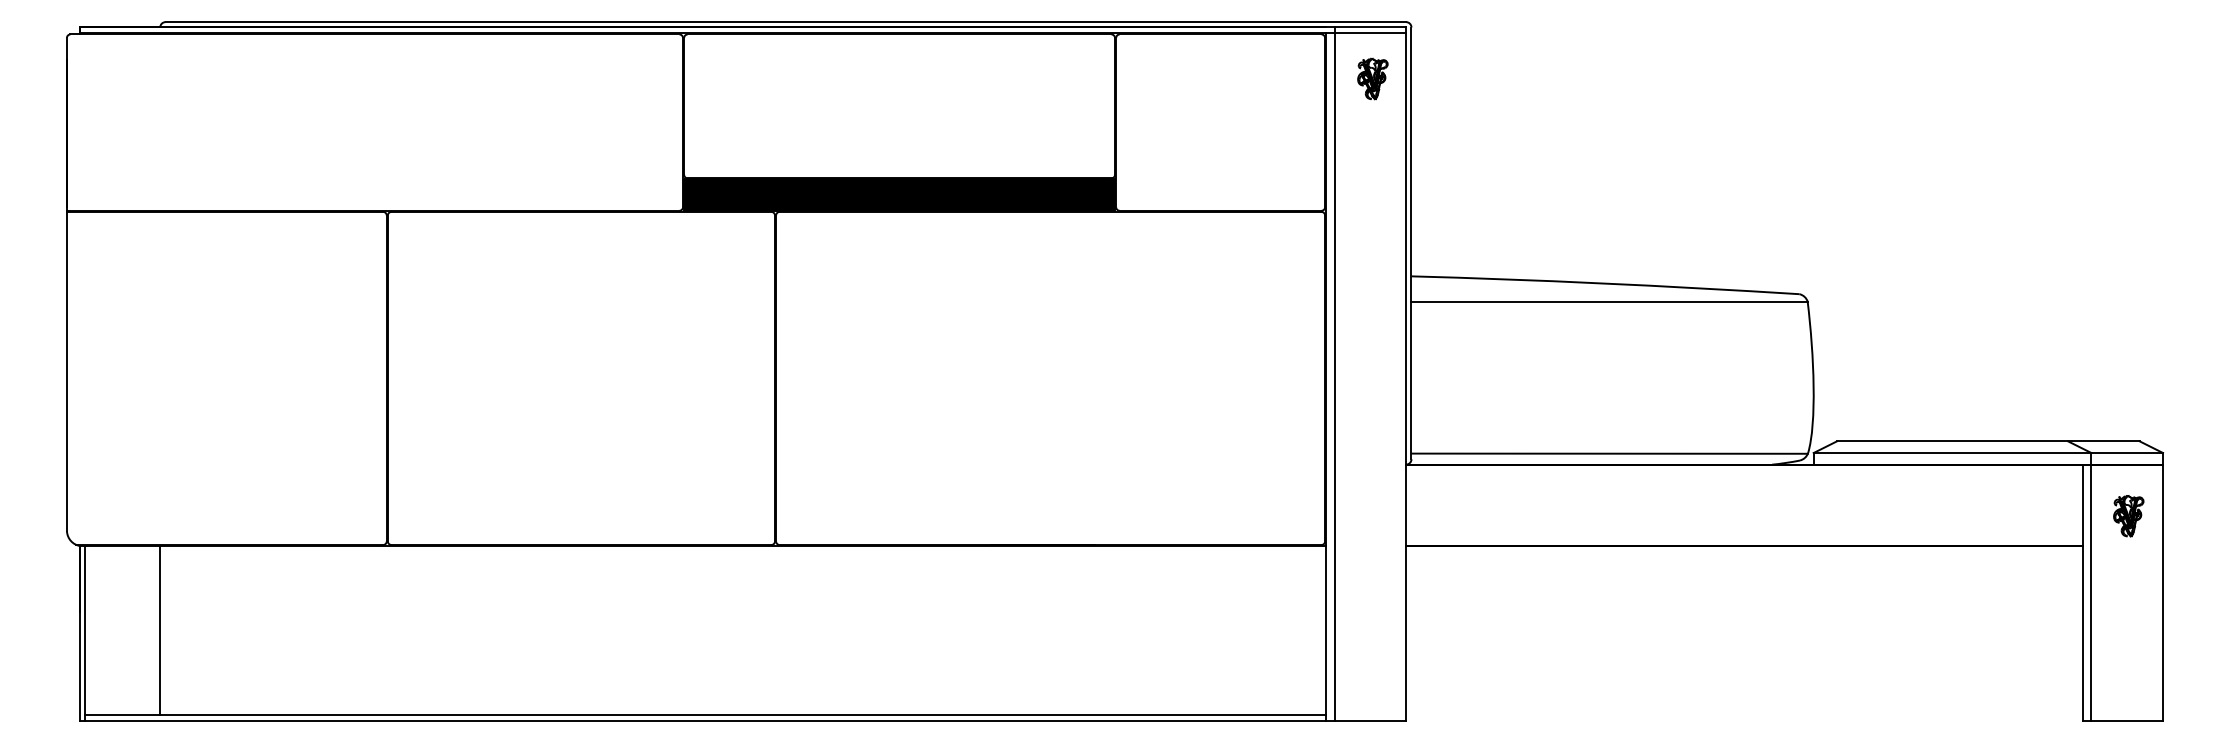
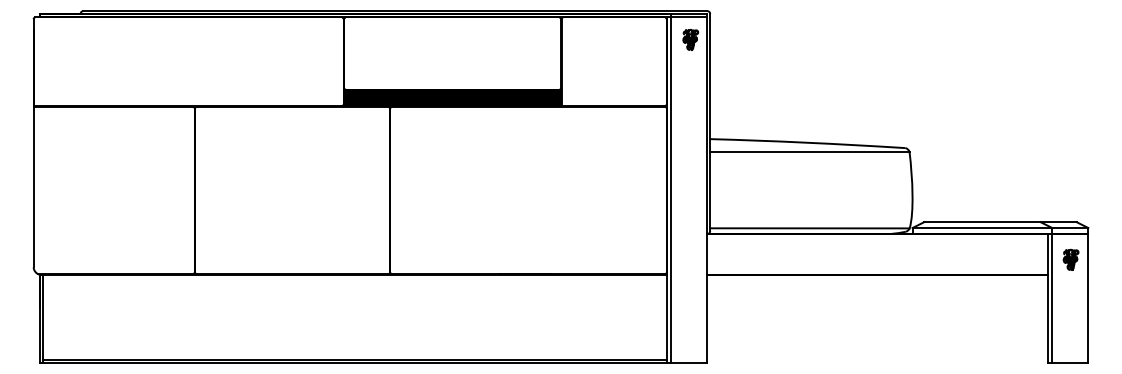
line: (160, 628) -> (80, 316), removed

